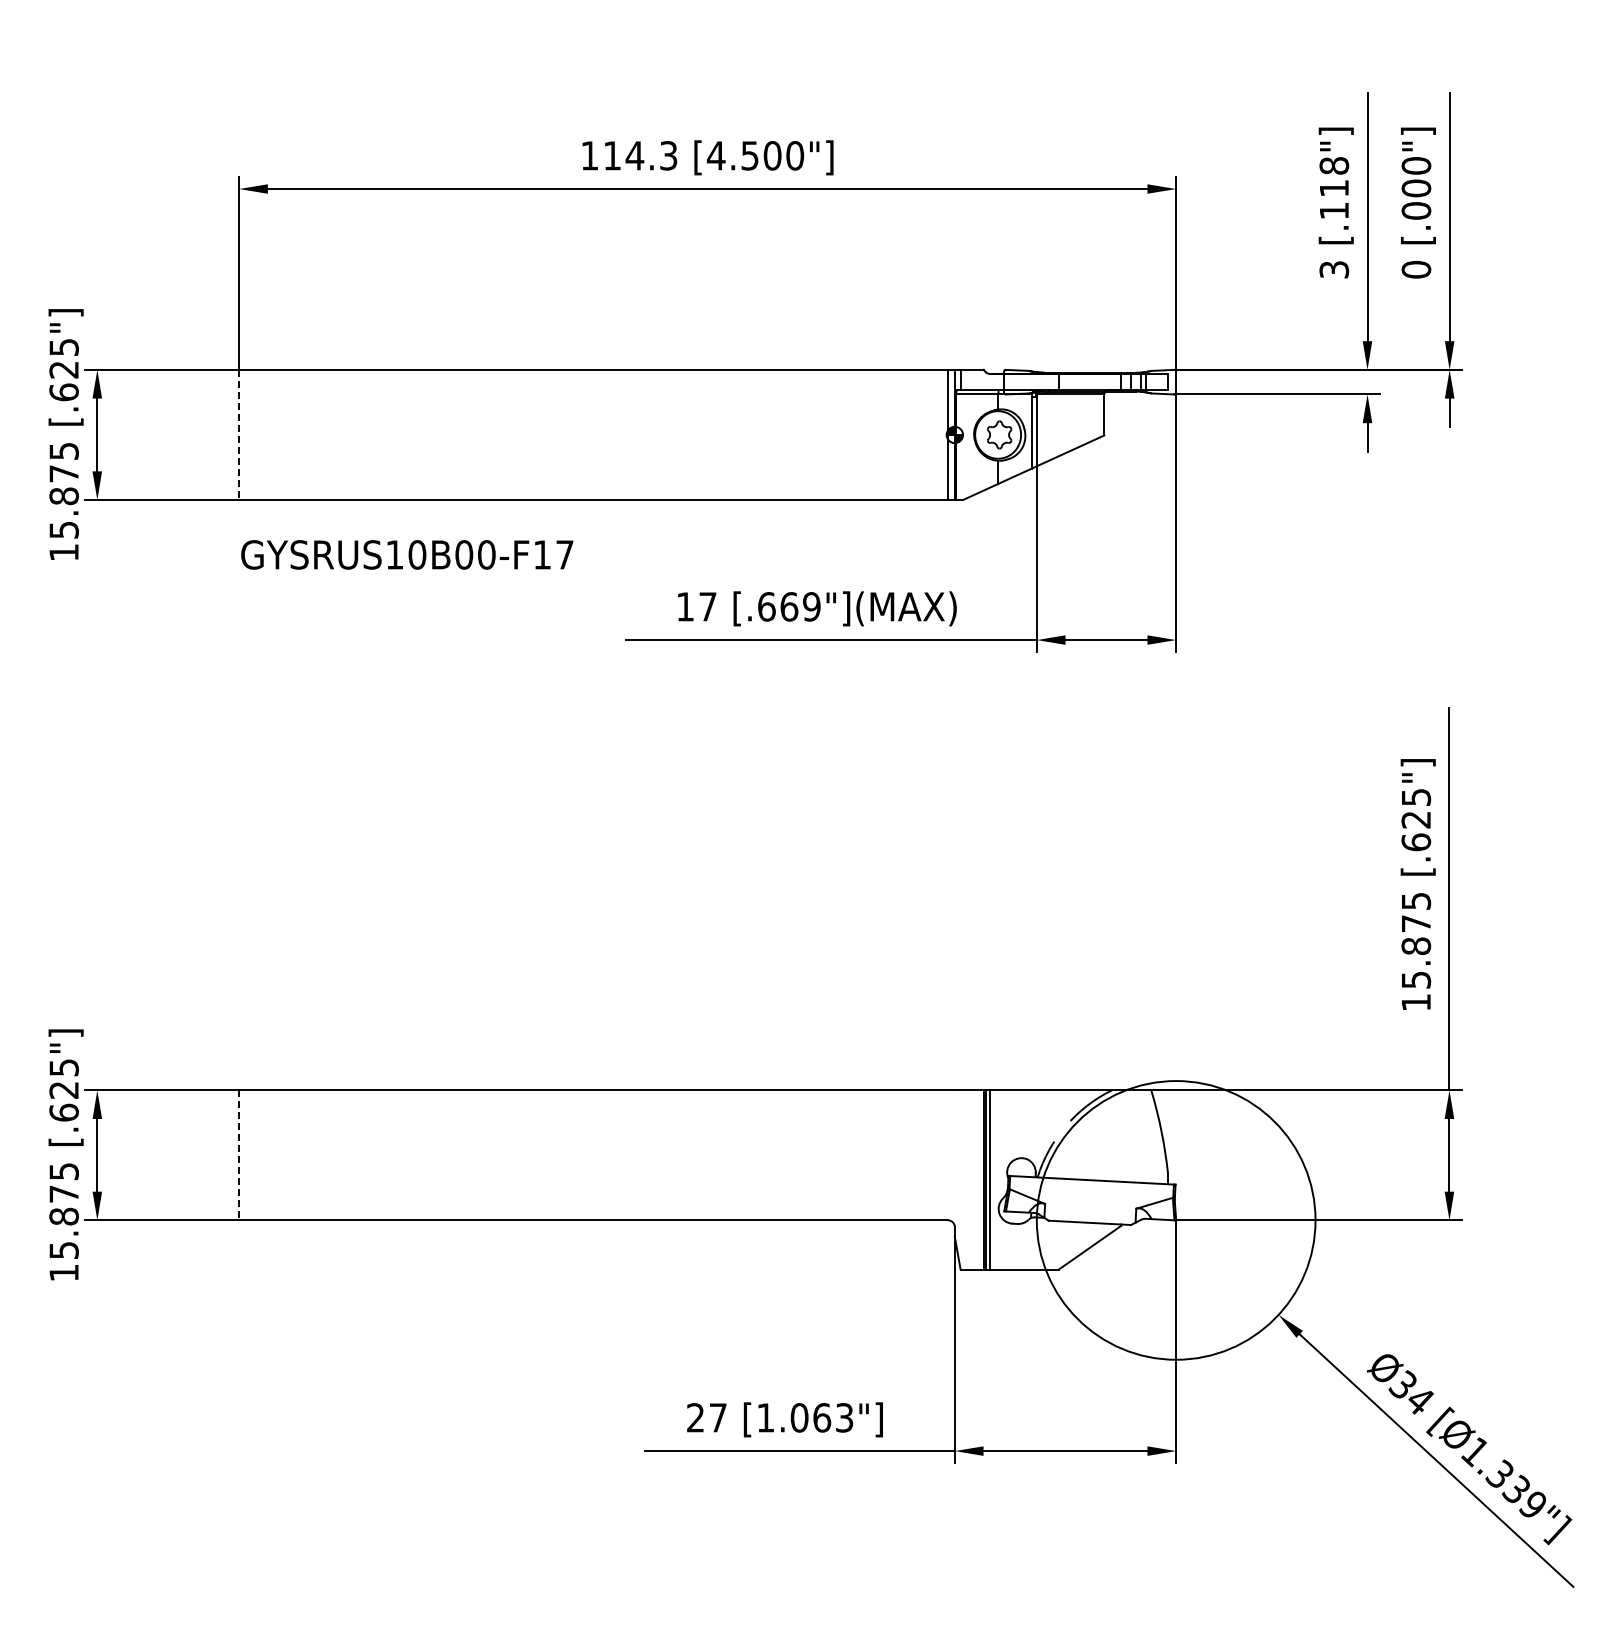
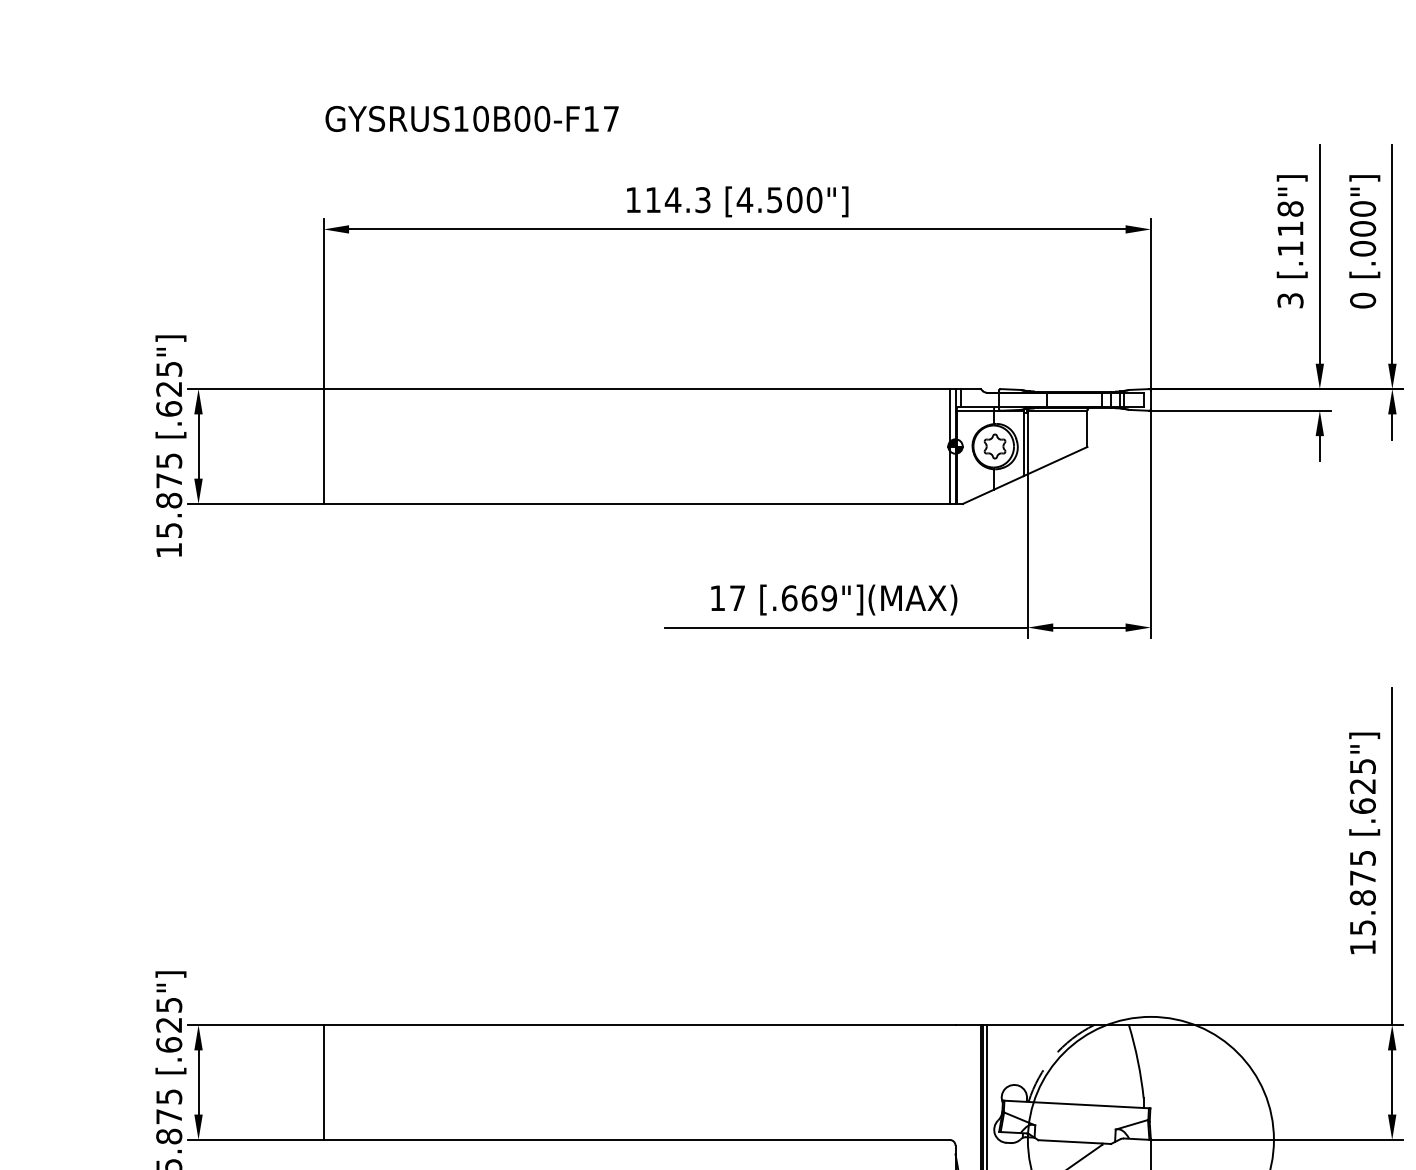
line: (239, 435) -> (324, 447), dashed -> solid
text: (407, 554) -> (472, 118), moved
line: (239, 1155) -> (324, 1082), dashed -> solid

